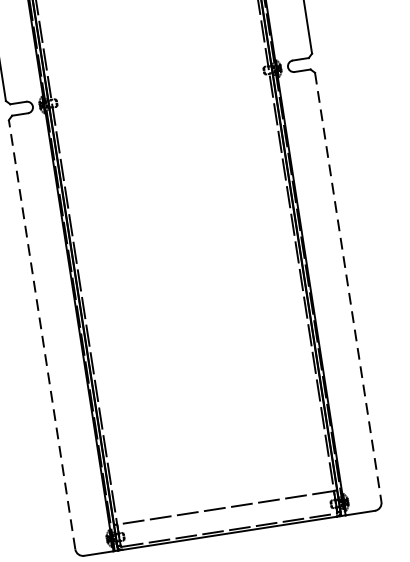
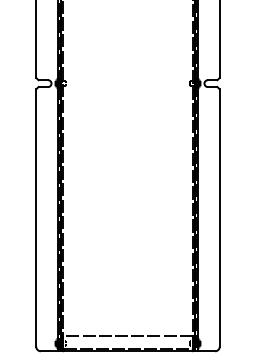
line: (347, 288) -> (219, 218), dashed -> solid
line: (42, 335) -> (36, 218), dashed -> solid

